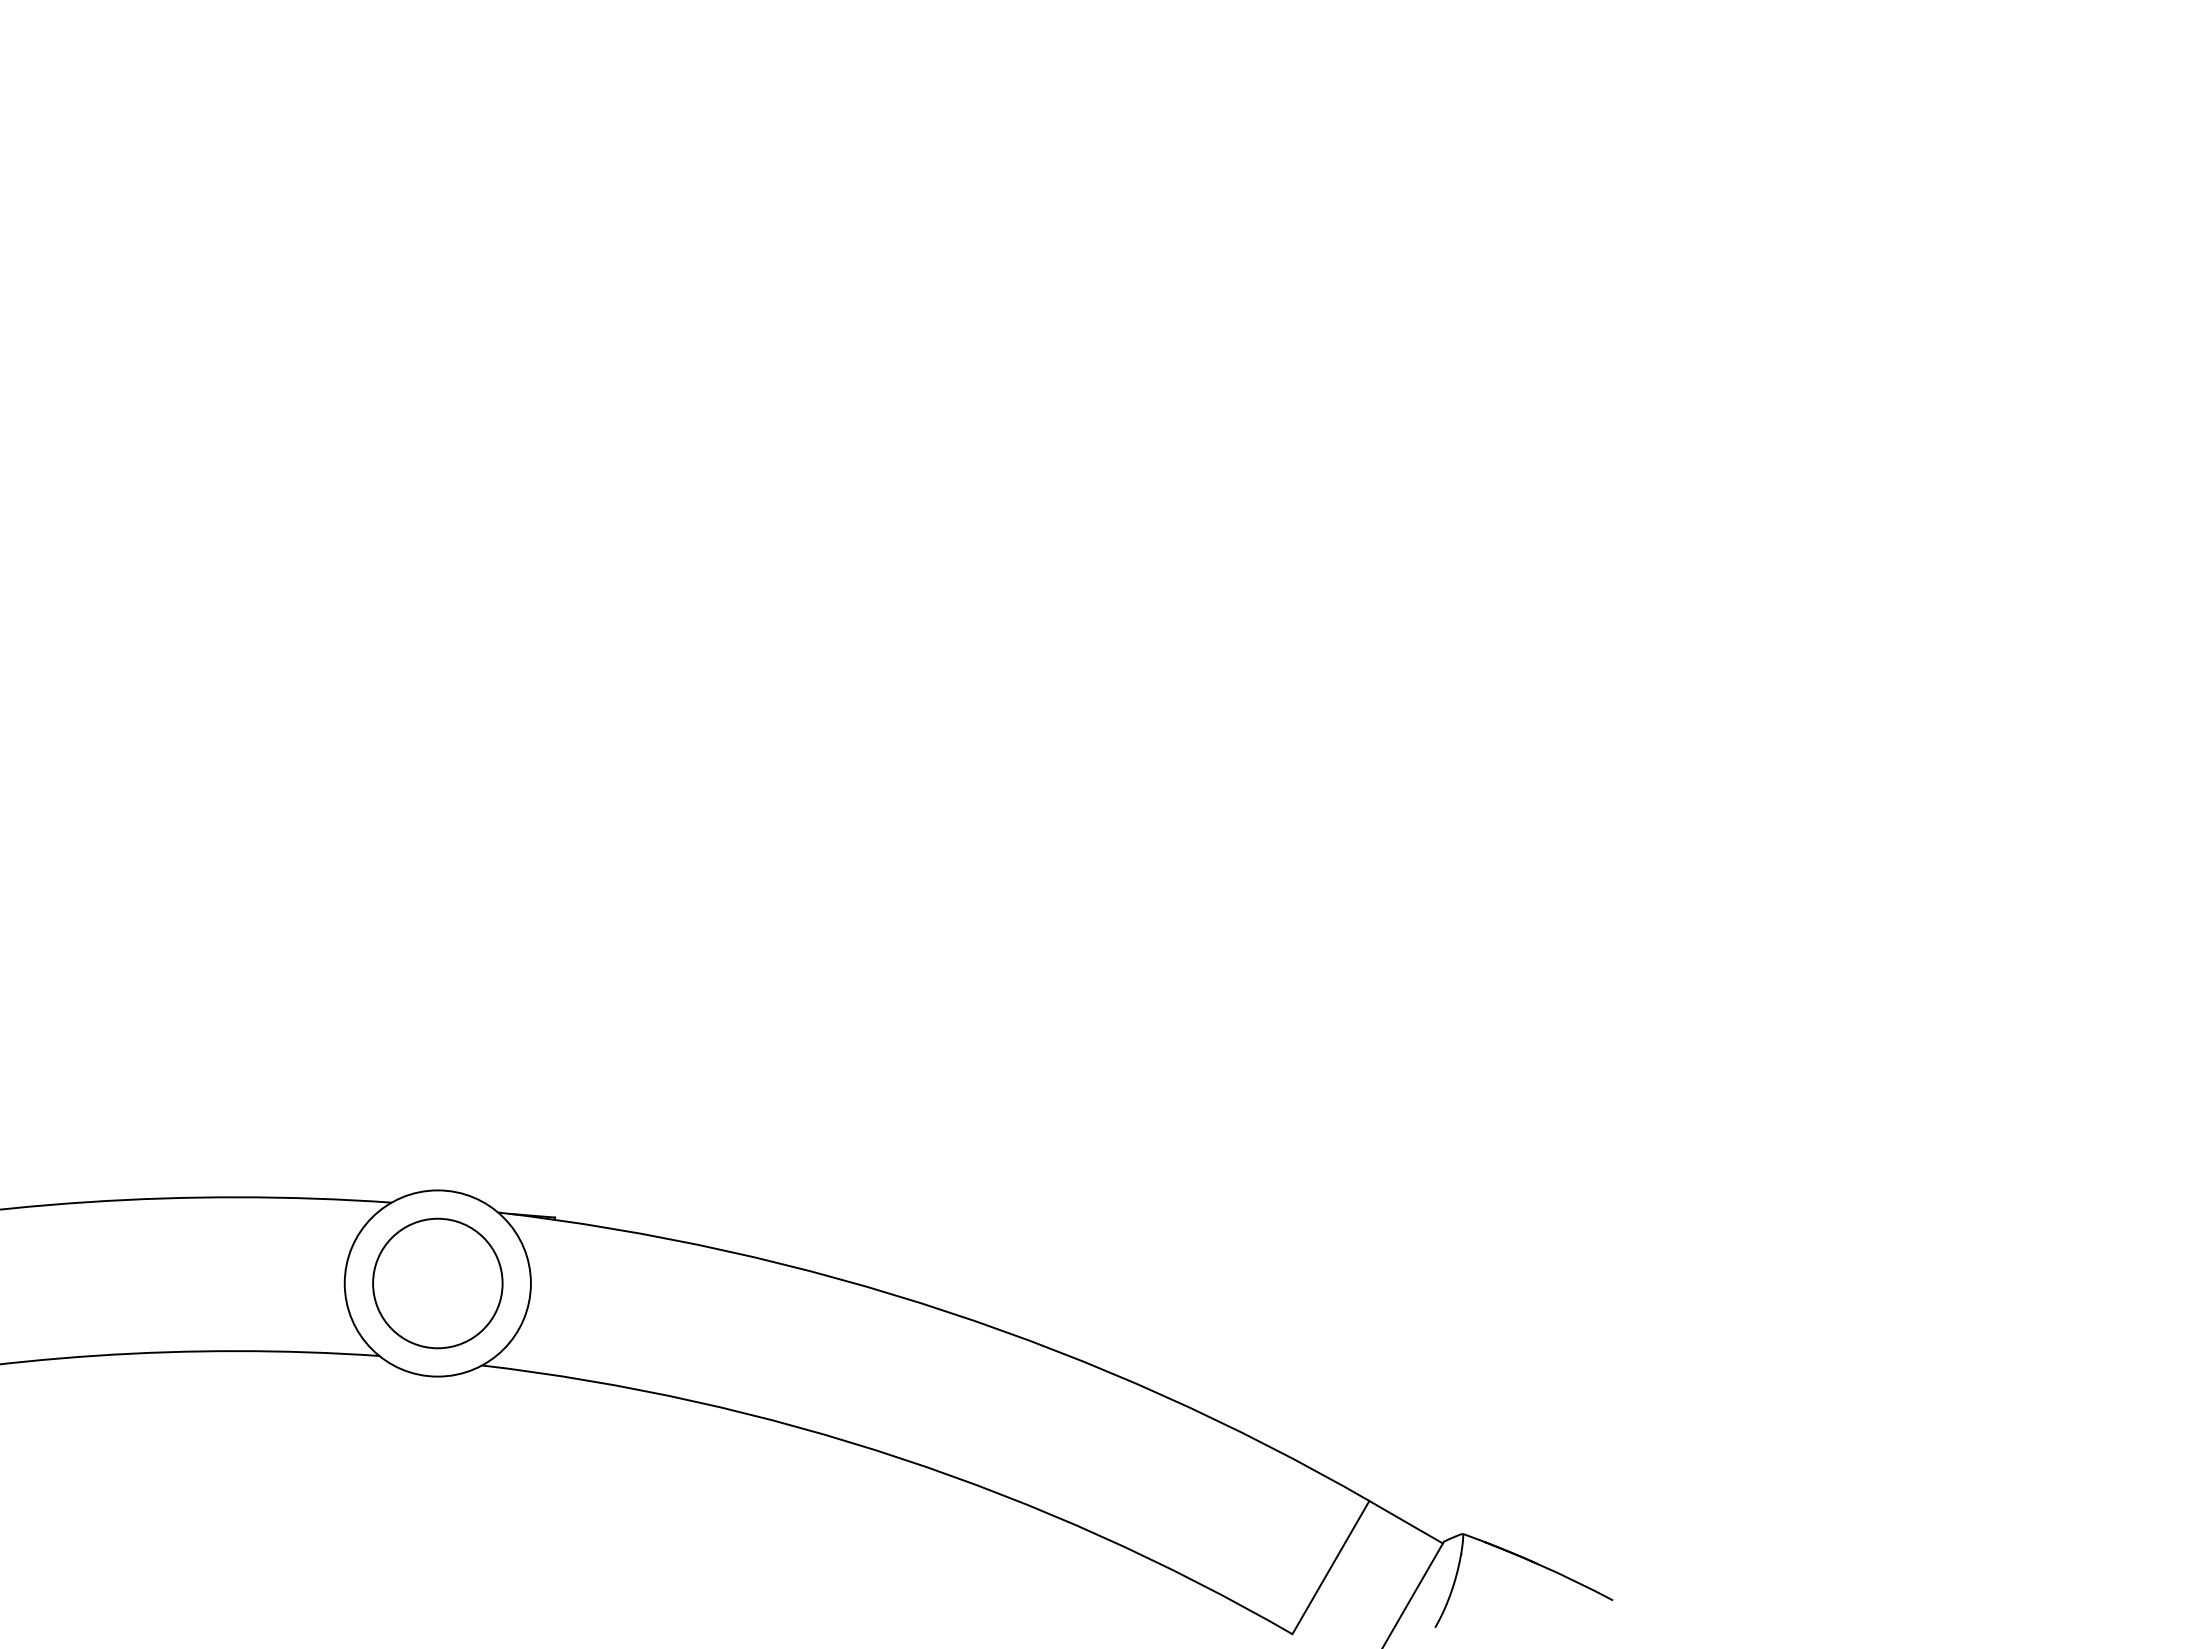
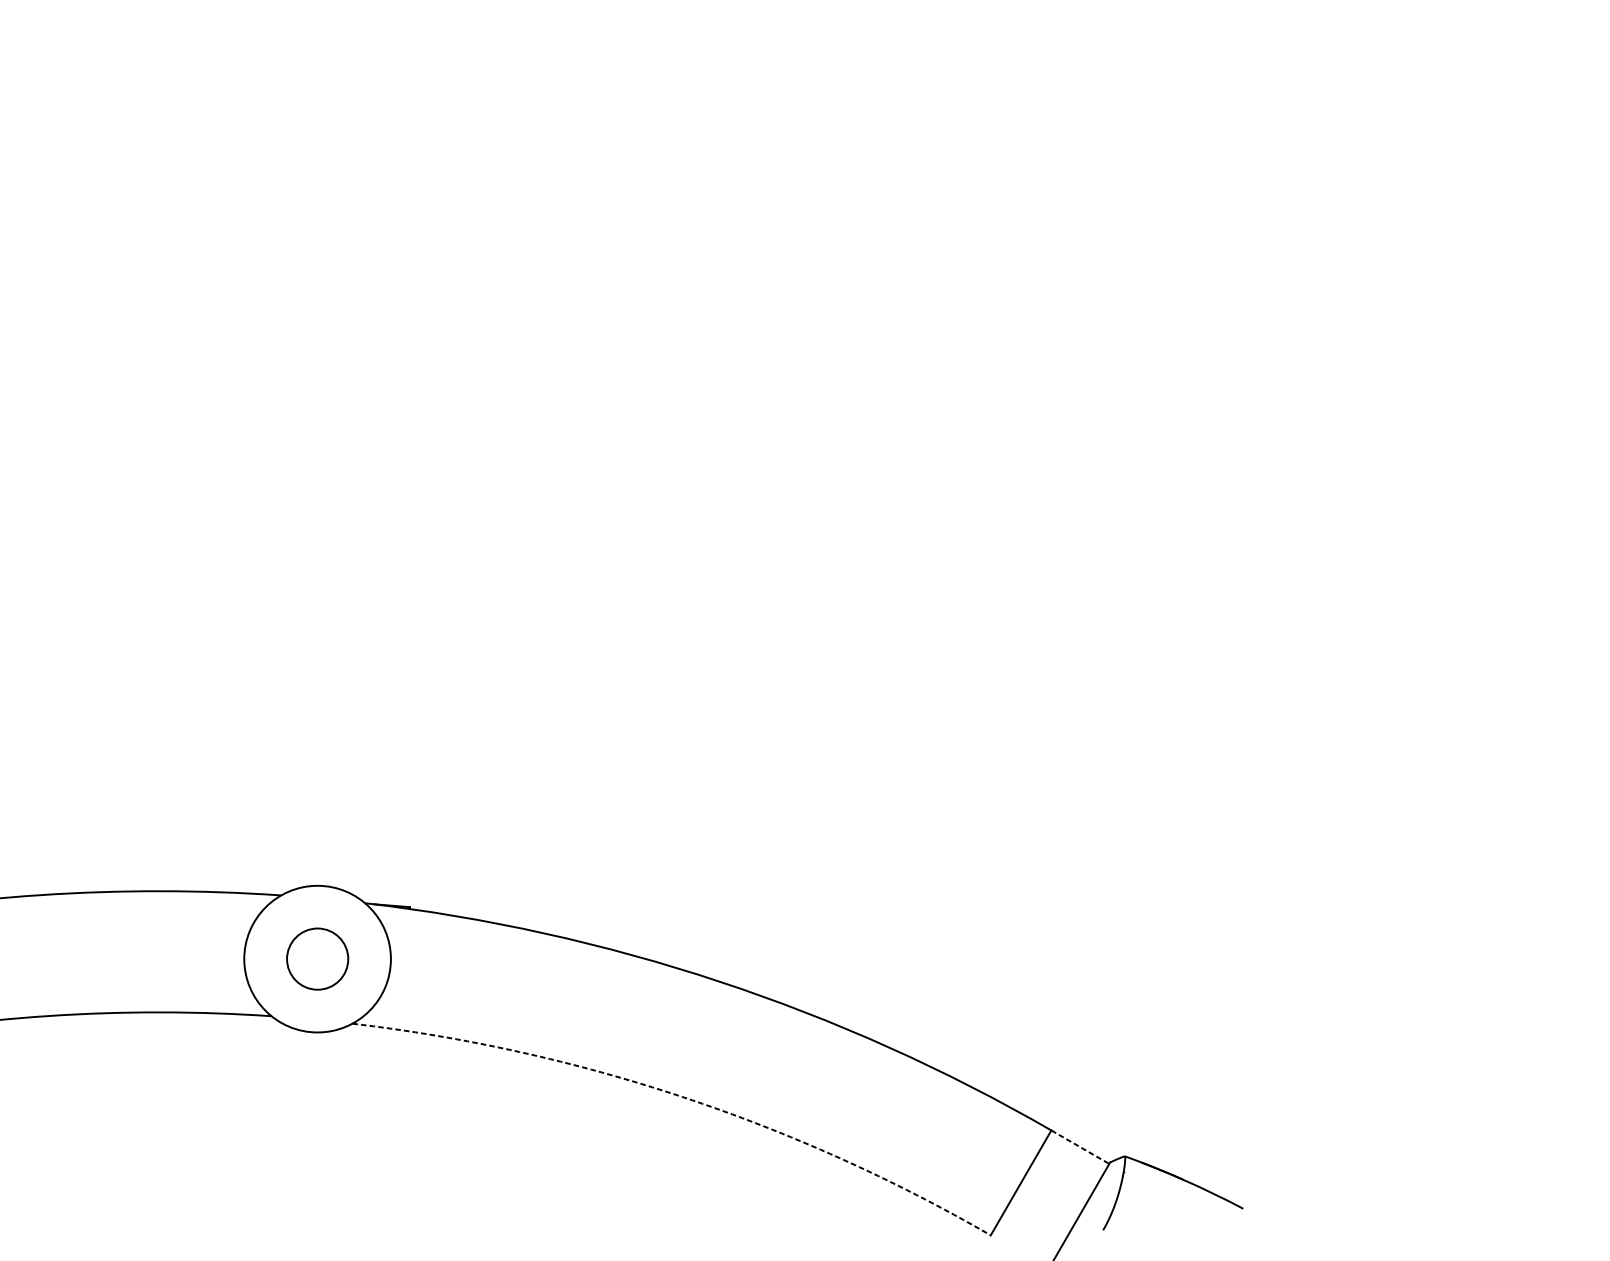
circle: (437, 1283) -> (317, 959), size x0.6
arc: (900, 1458) -> (682, 1096), solid -> dashed
line: (1406, 1522) -> (1080, 1147), solid -> dashed

